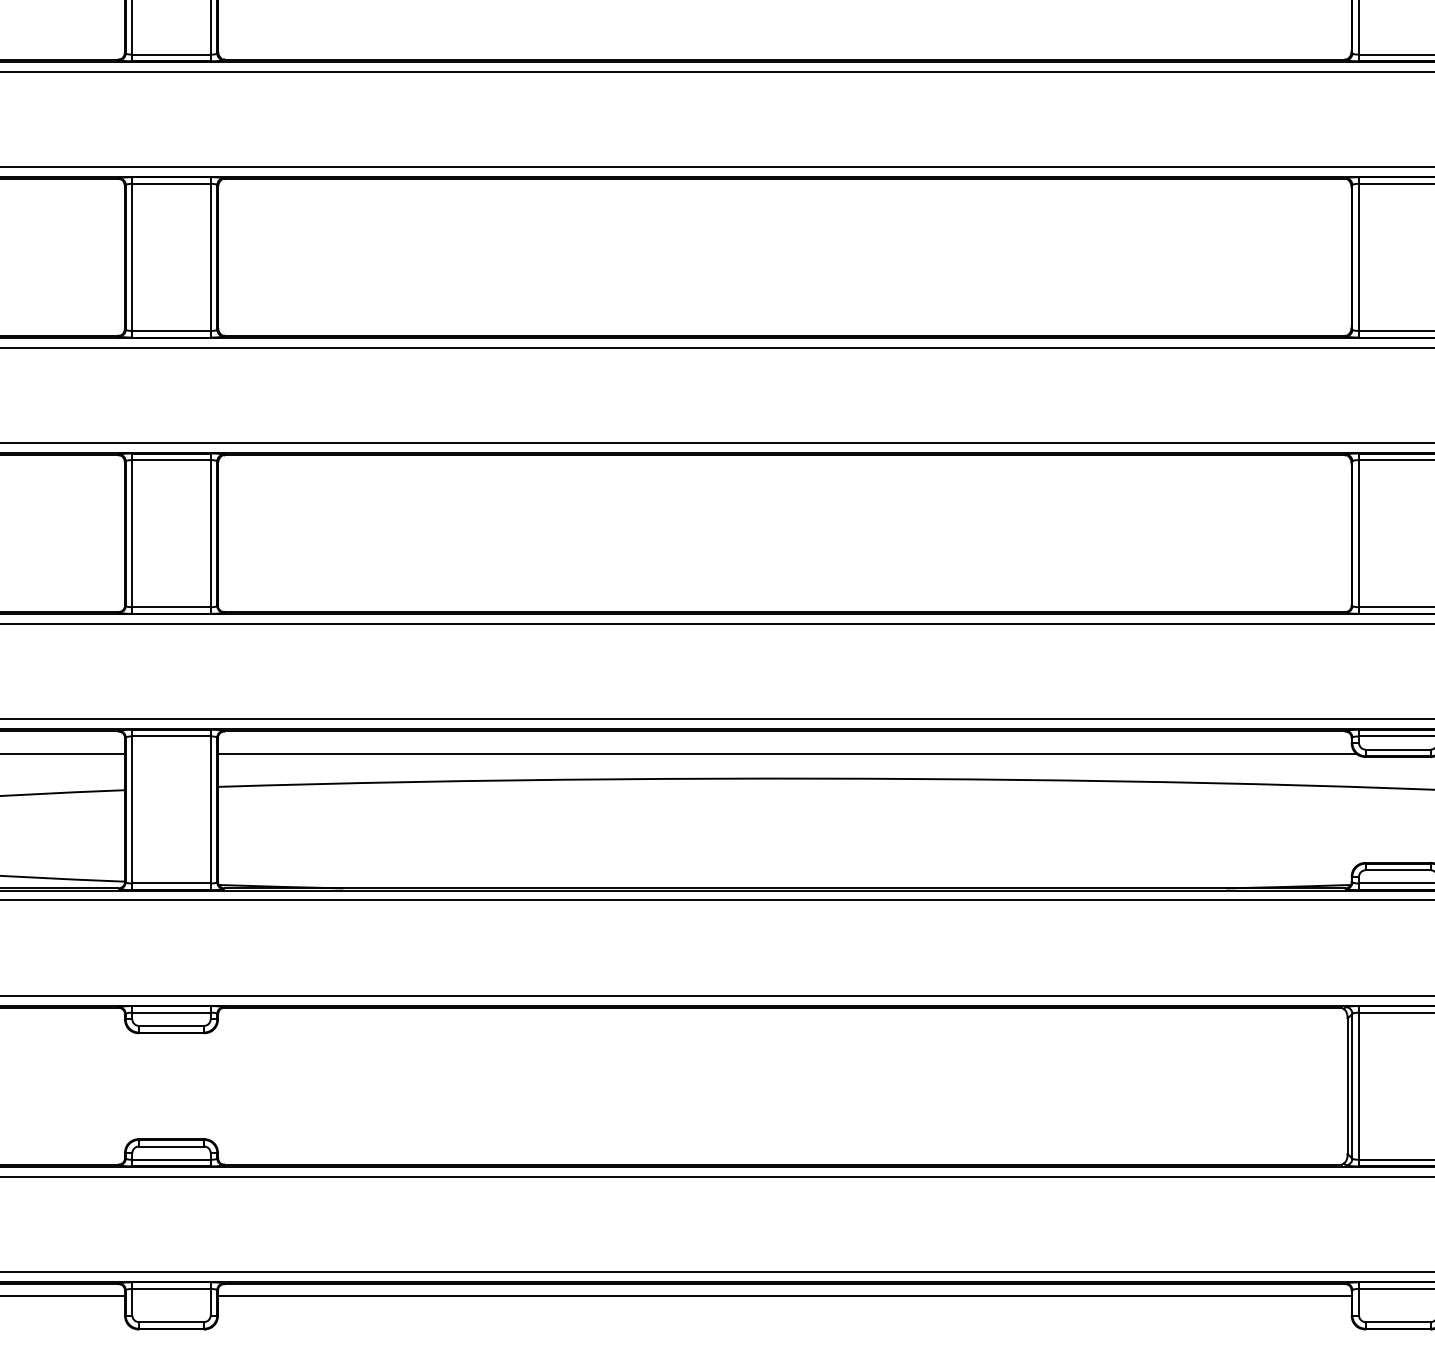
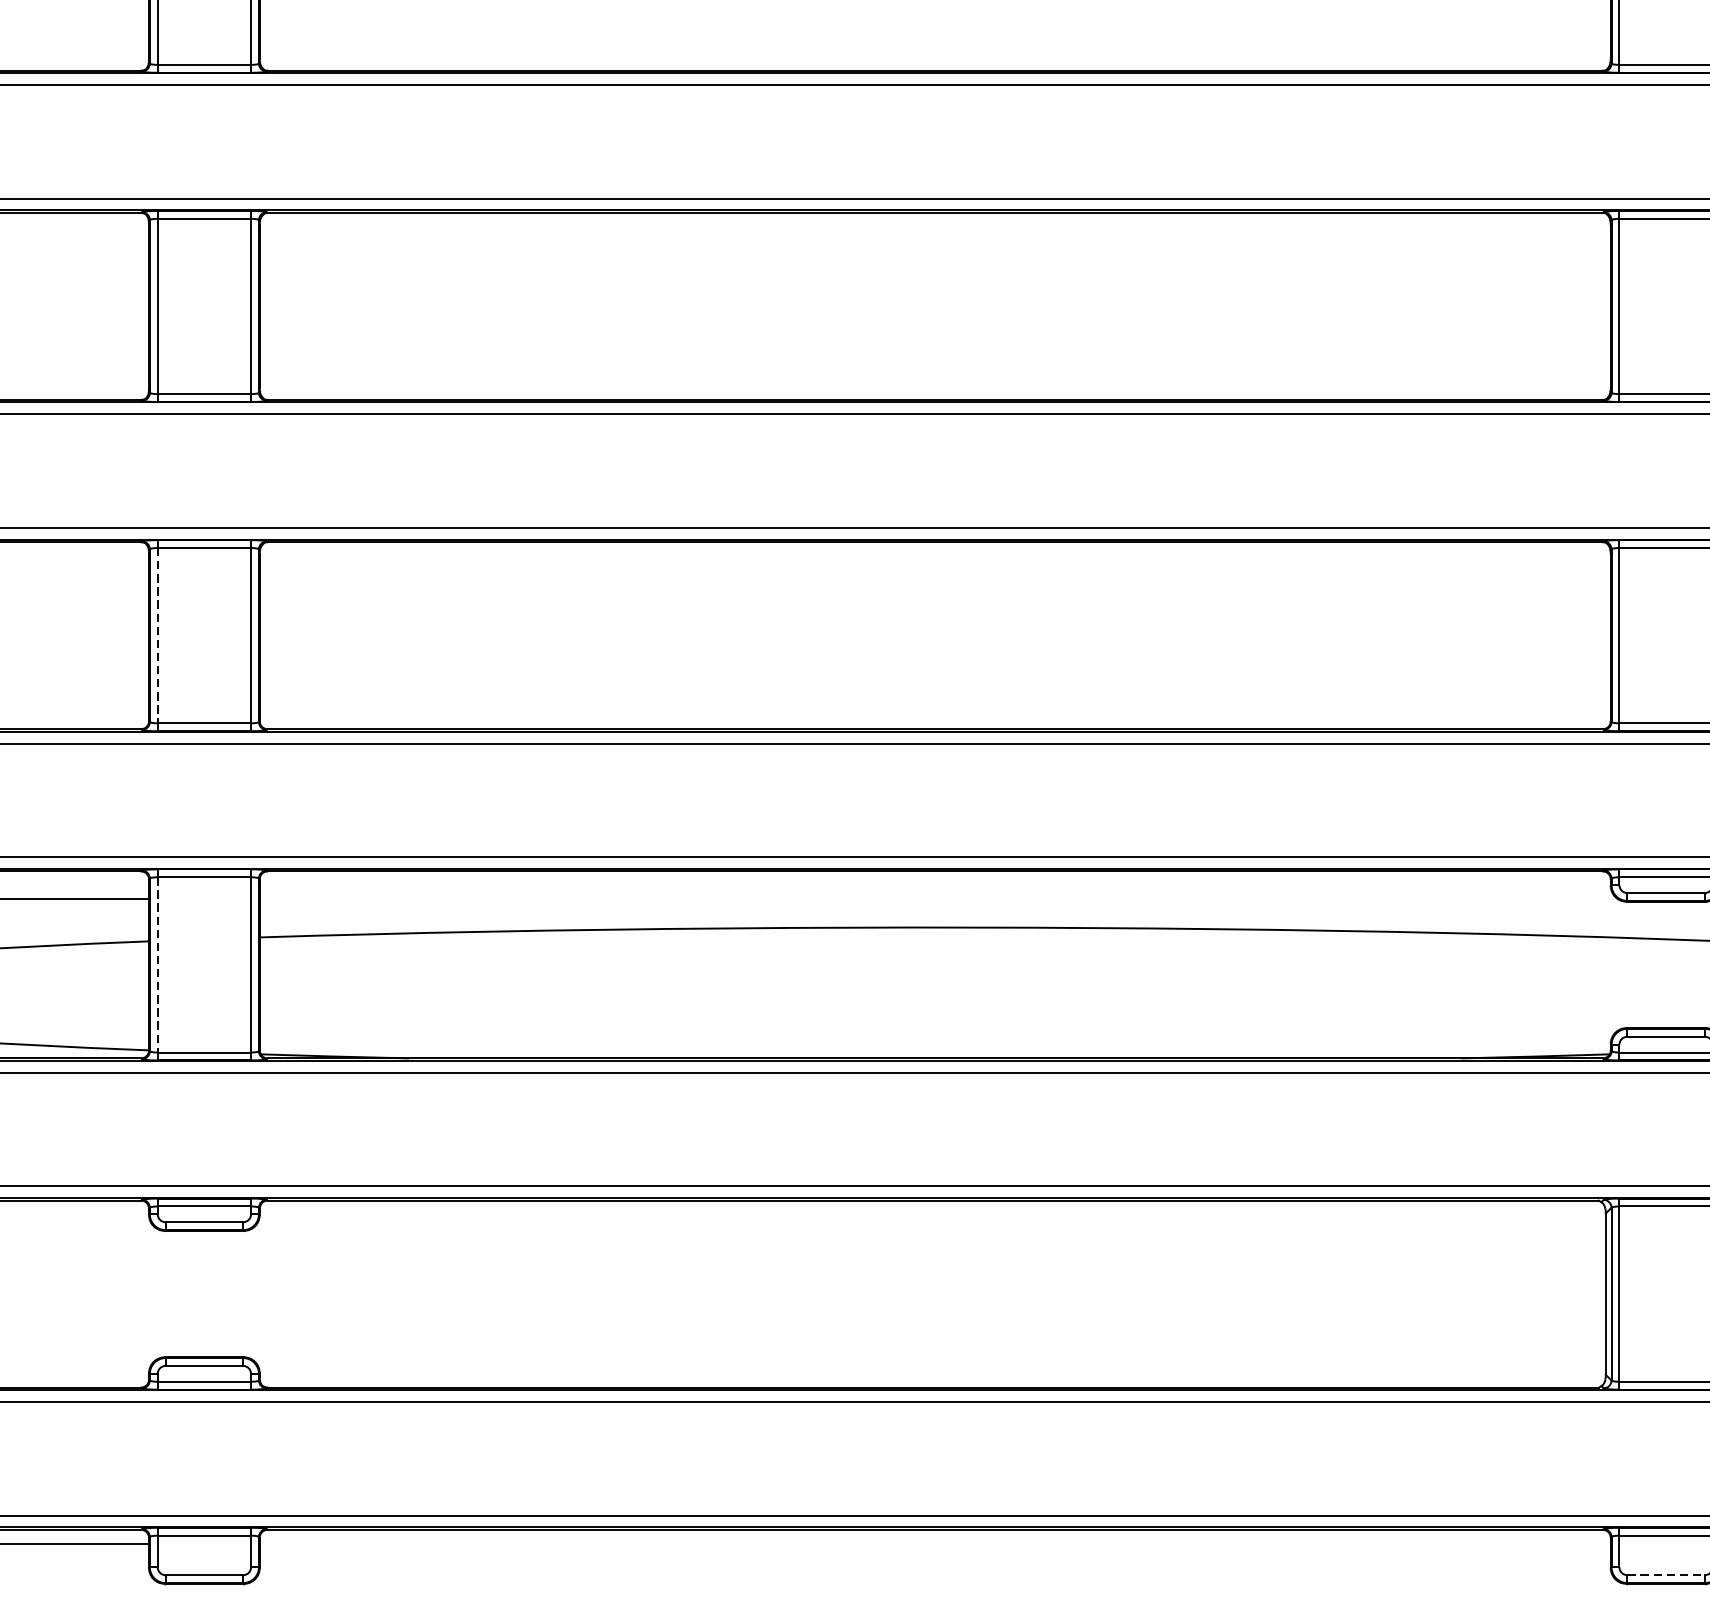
line: (132, 533) -> (157, 635), solid -> dashed
line: (787, 754) -> (938, 898), removed
line: (132, 809) -> (157, 964), solid -> dashed
line: (784, 1296) -> (934, 1544), removed
line: (1398, 1322) -> (1666, 1575), solid -> dashed

